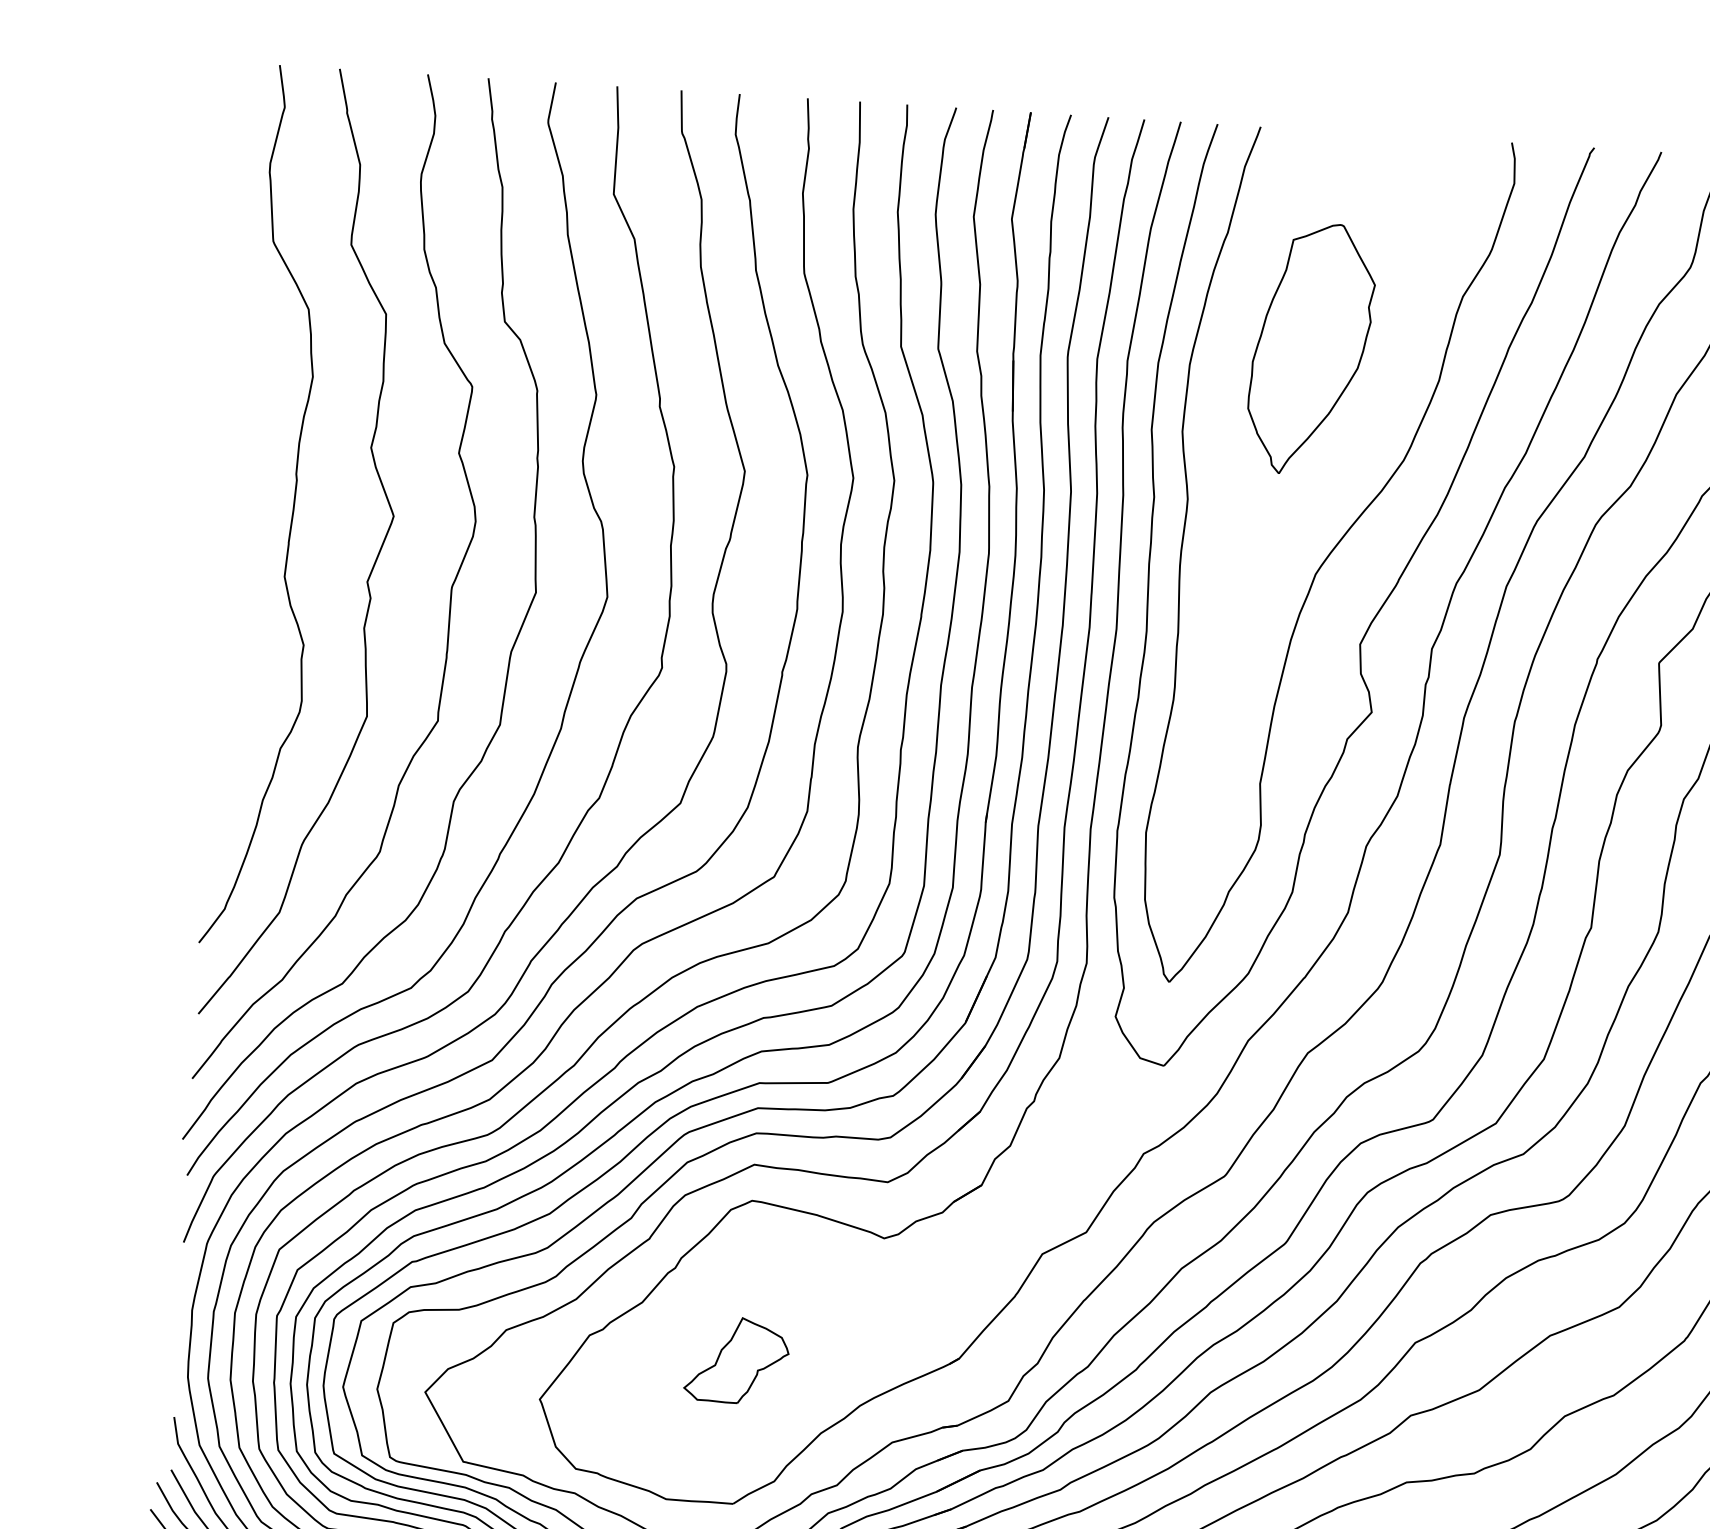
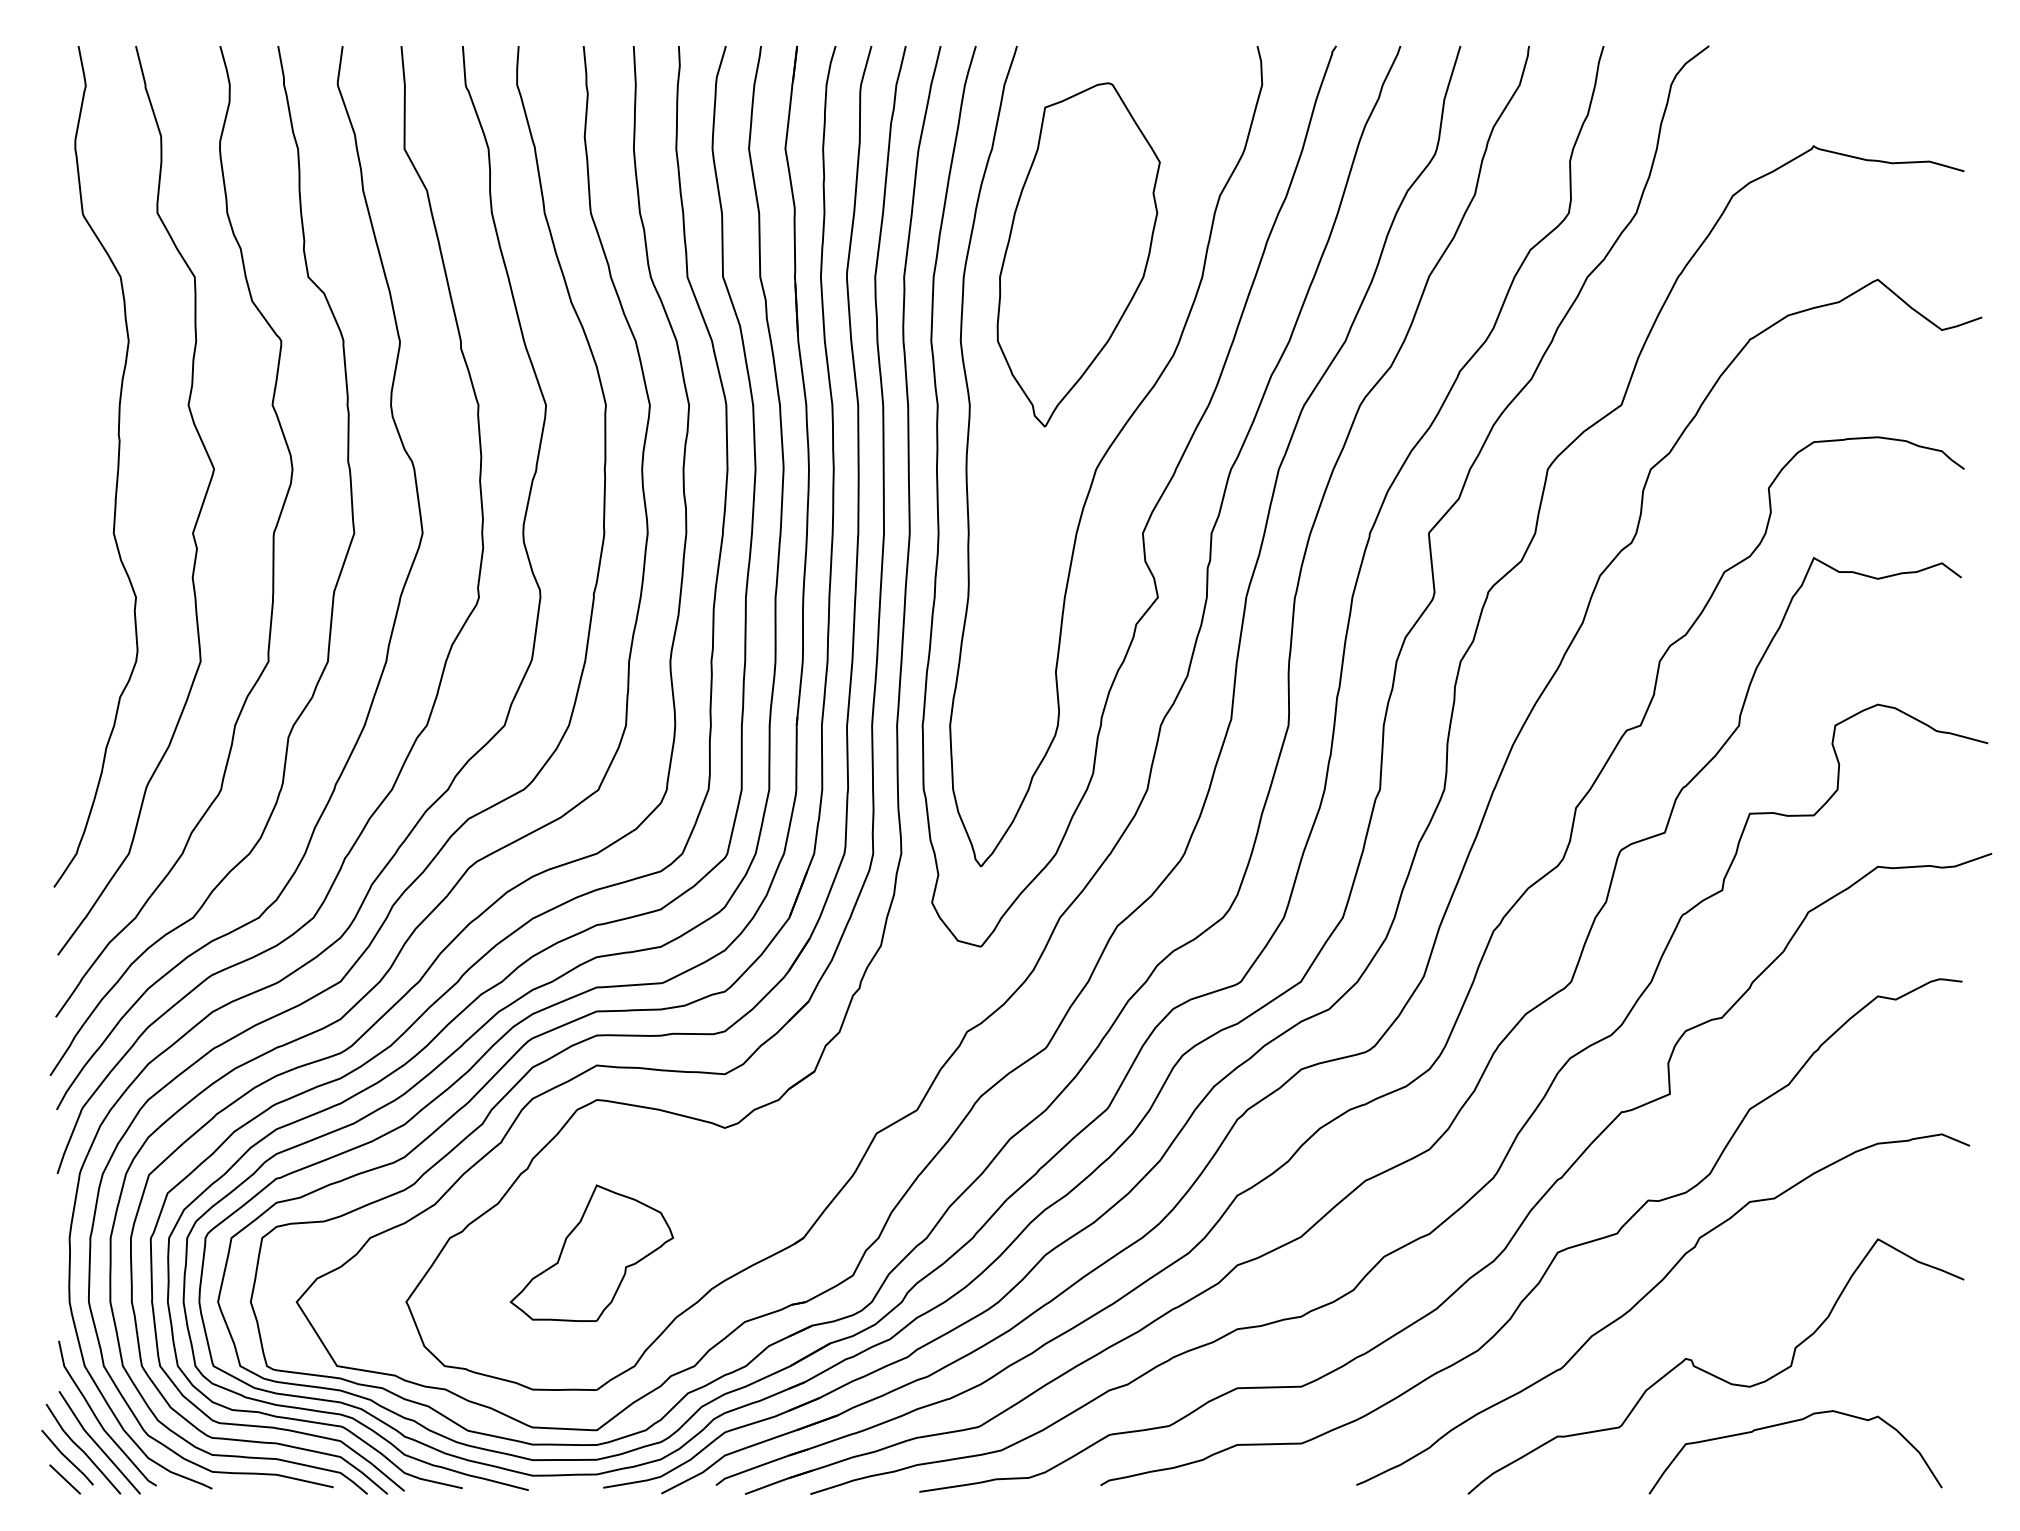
part: (1311, 348) -> (1078, 254), size x1.43
part: (736, 1359) -> (591, 1252), size x1.67

